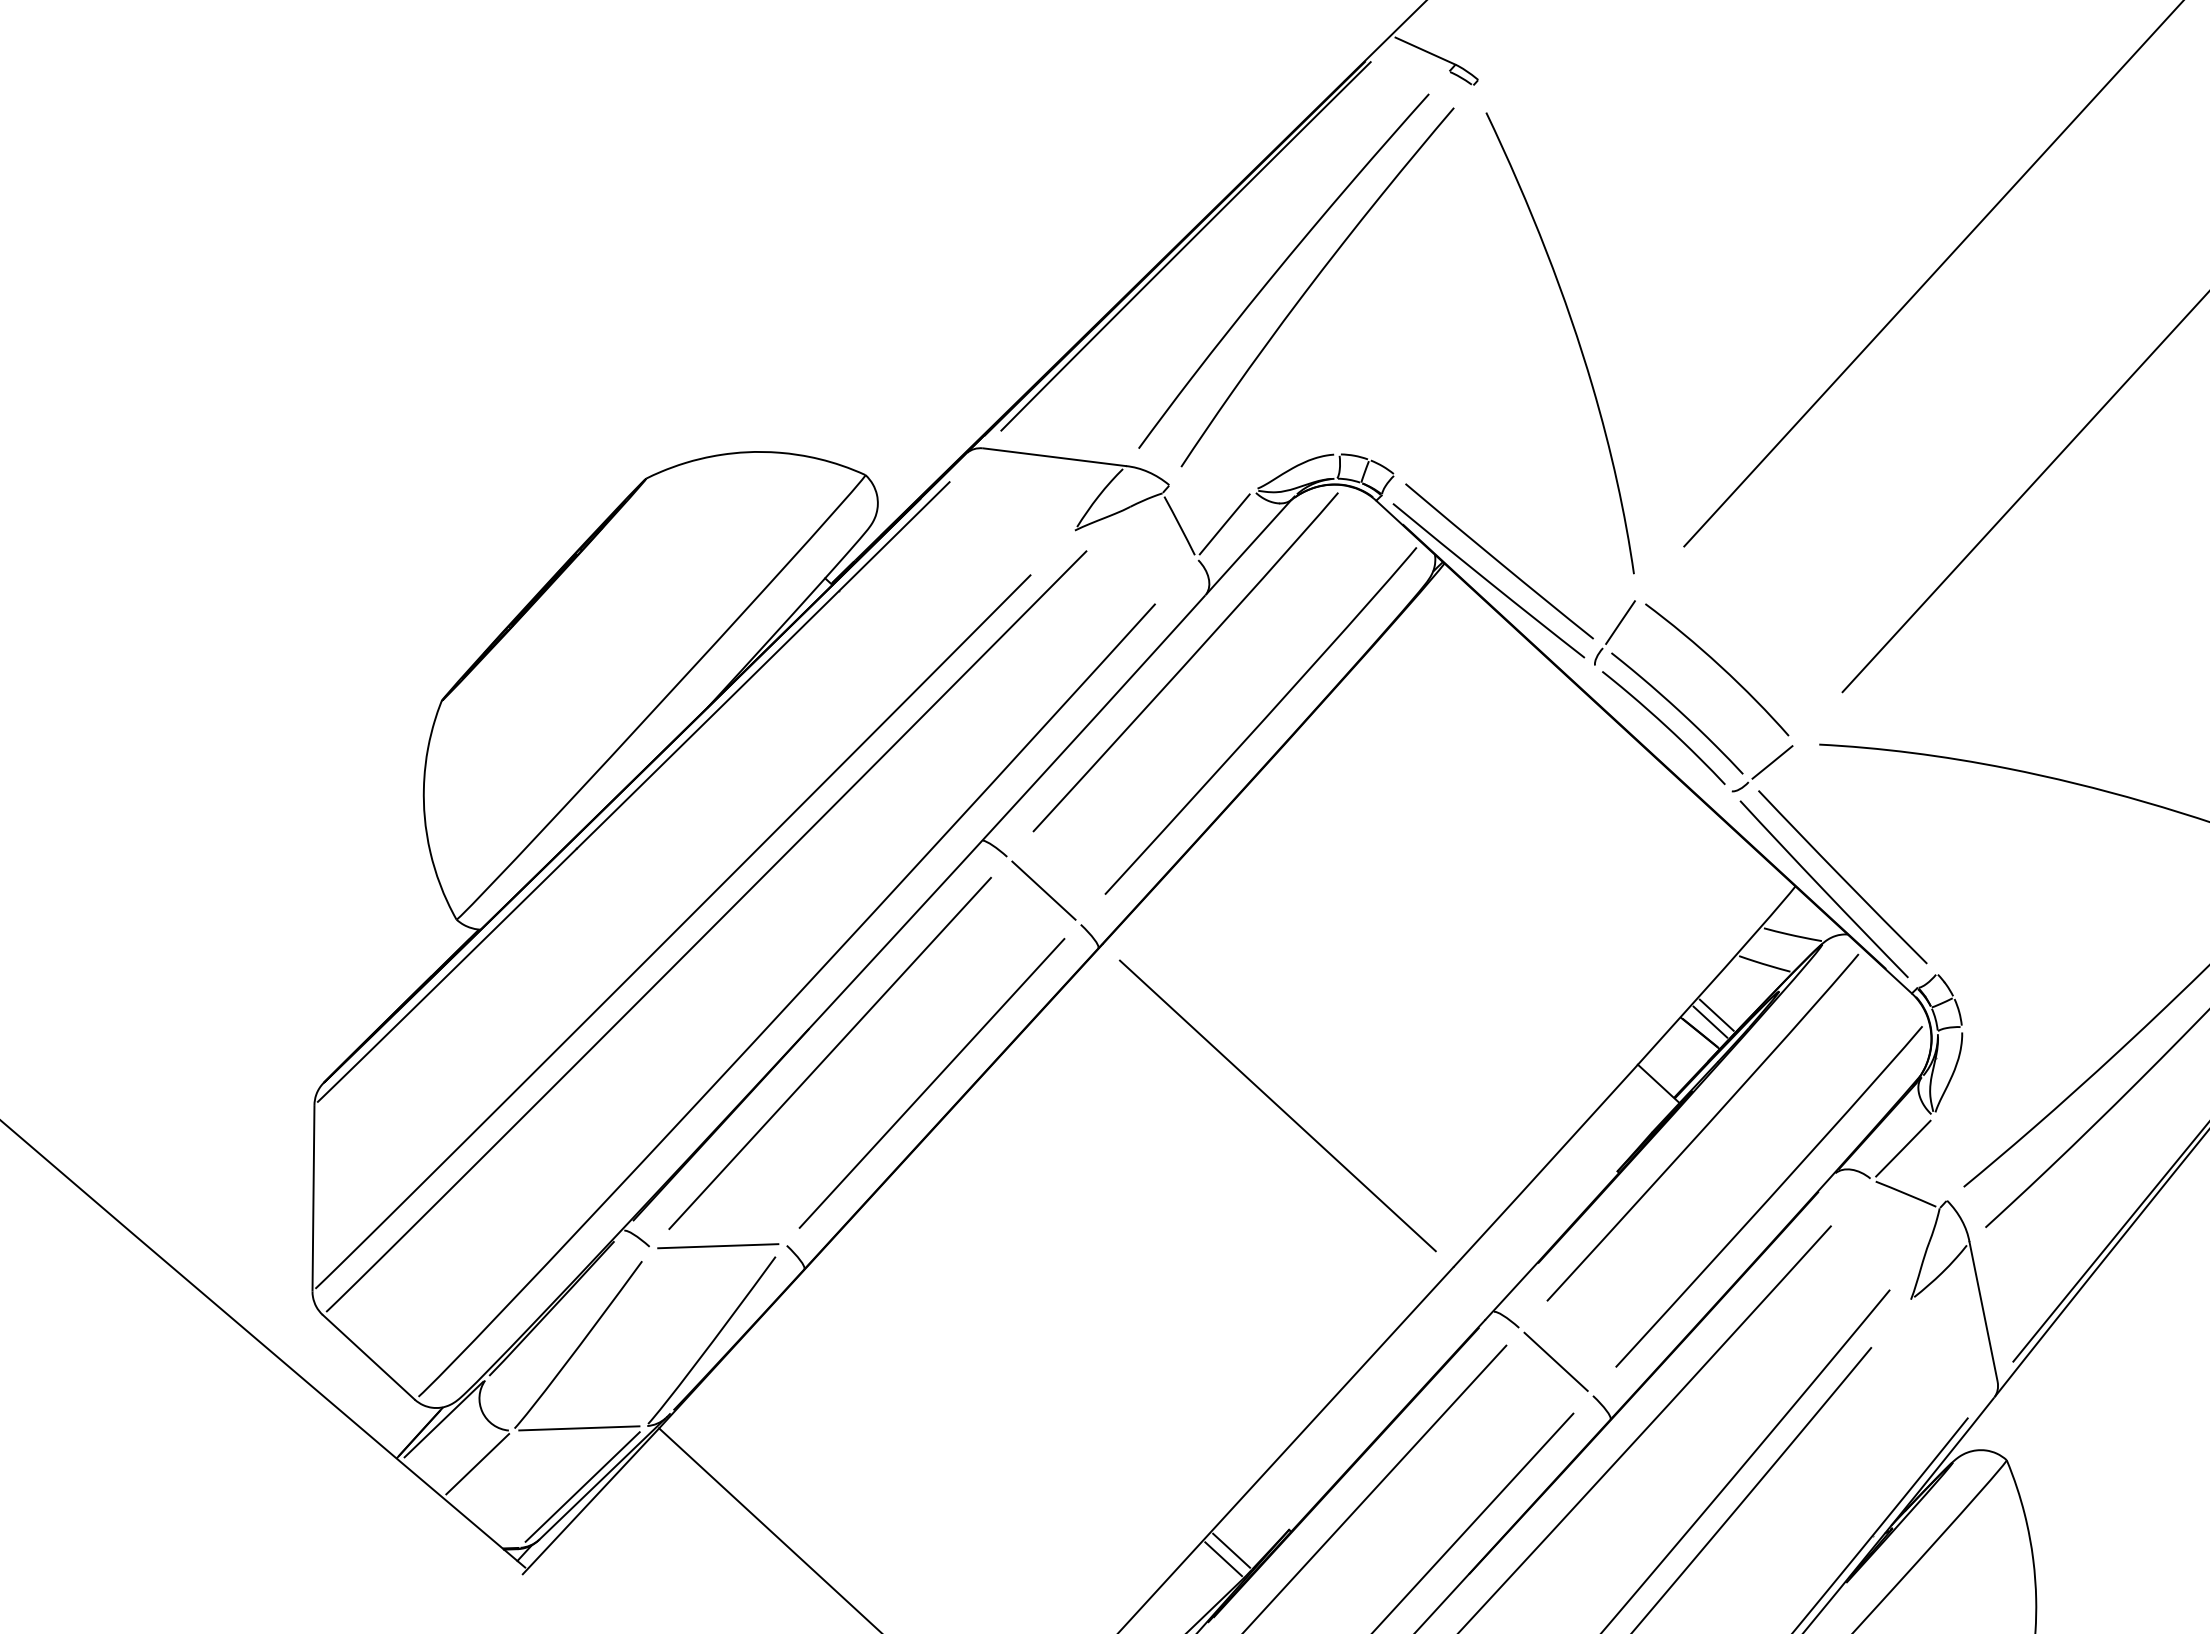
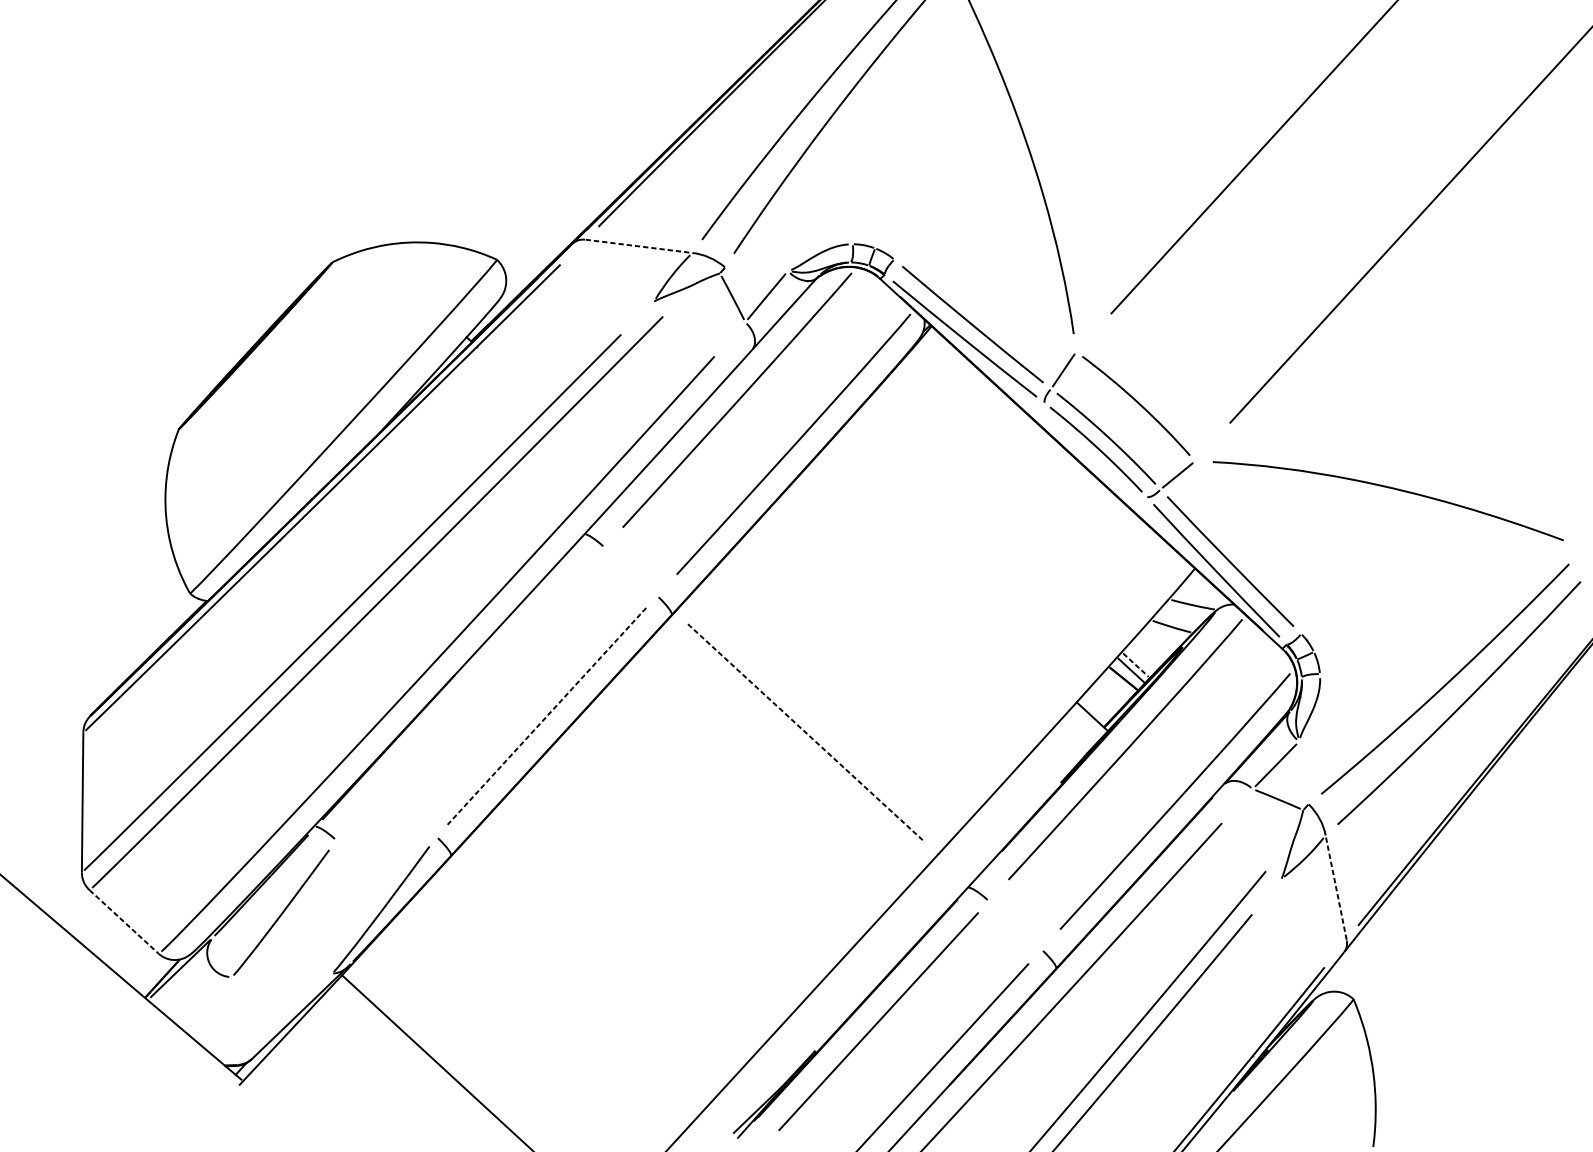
line: (1054, 457) -> (638, 246), solid -> dashed
line: (1043, 890) -> (630, 571), removed
line: (1717, 1015) -> (1136, 665), solid -> dashed
line: (829, 1052) -> (469, 693), removed
line: (932, 1083) -> (547, 716), solid -> dashed
line: (1277, 1105) -> (806, 732), solid -> dashed
line: (718, 1246) -> (386, 838), removed
line: (1983, 1311) -> (1336, 887), solid -> dashed
line: (369, 1357) -> (124, 922), solid -> dashed
line: (1555, 1361) -> (1014, 925), removed
line: (579, 1428) -> (282, 975), removed
line: (477, 1464) -> (205, 1002), removed
line: (582, 1486) -> (284, 1018), removed
line: (1231, 1550) -> (771, 1066), removed
line: (1223, 1559) -> (765, 1073), removed

